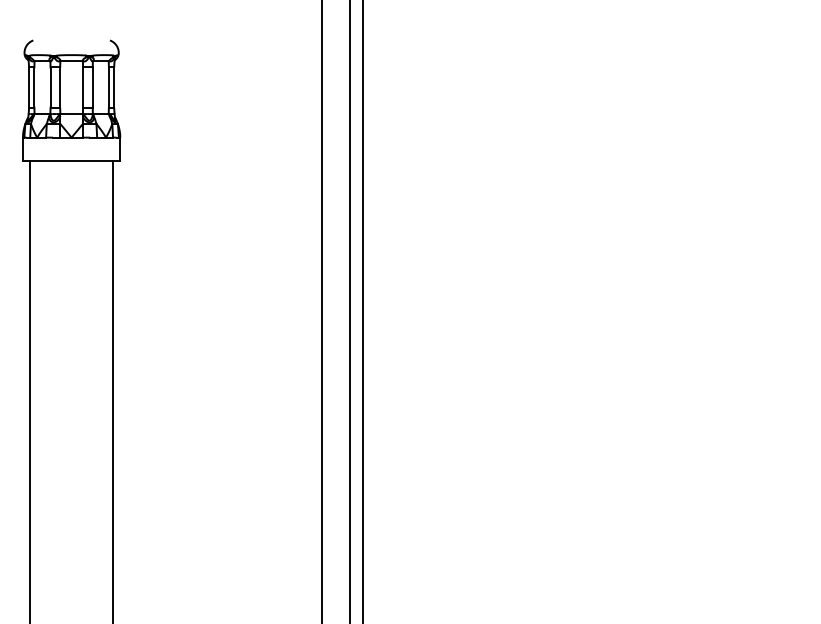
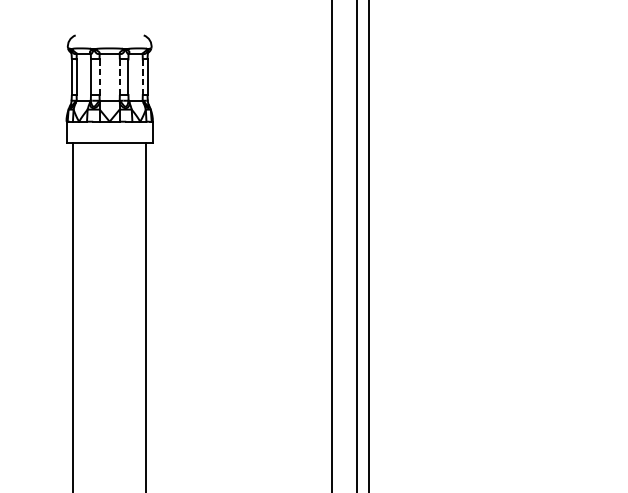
line: (83, 87) -> (120, 77), solid -> dashed
line: (108, 87) -> (142, 77), solid -> dashed
line: (60, 88) -> (99, 78), solid -> dashed

